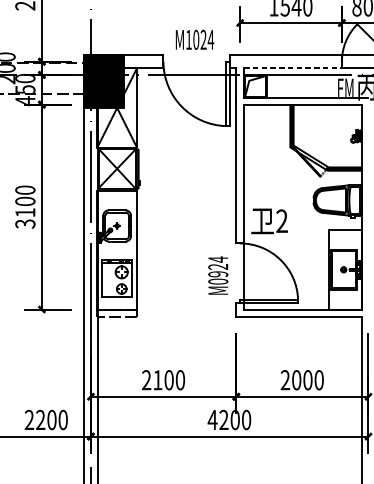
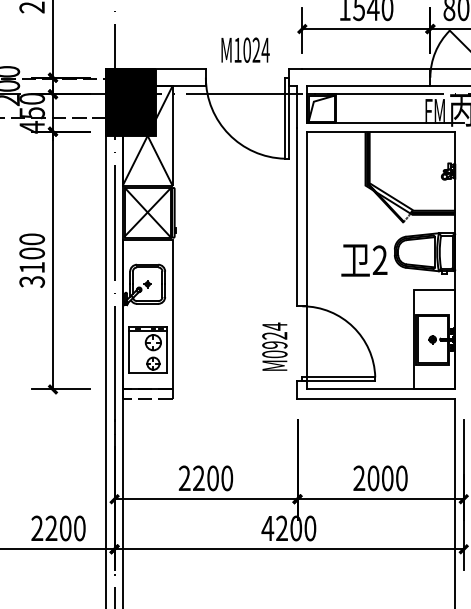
line: (292, 68) -> (368, 86), dashed -> solid
text: (269, 221) -> (364, 260), moved
text: (157, 379) -> (198, 477), 2100 -> 2200

